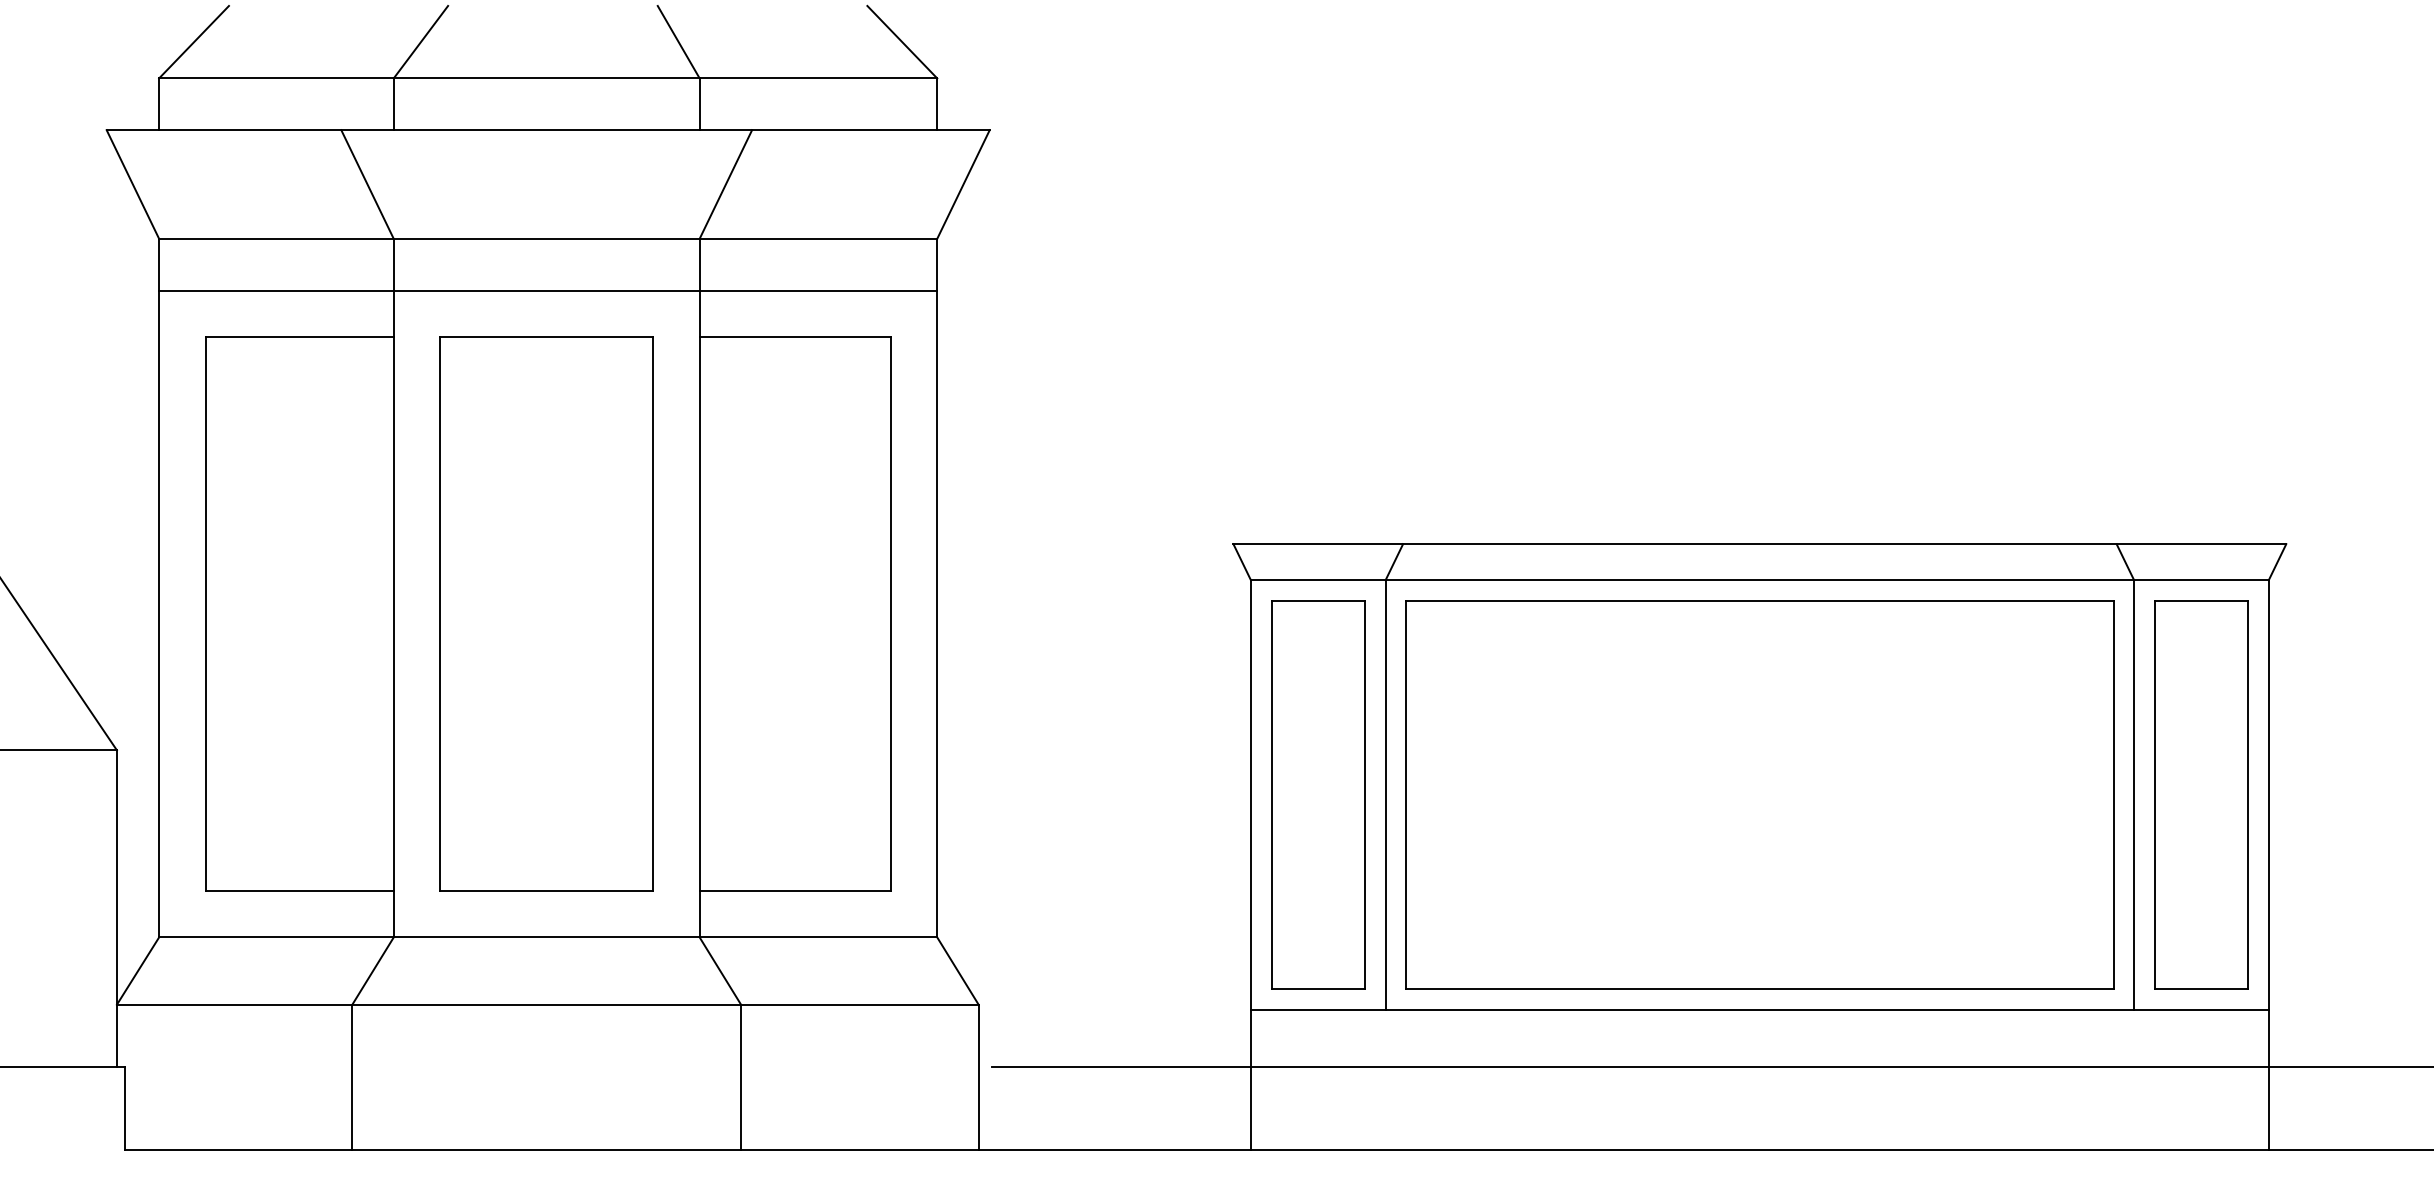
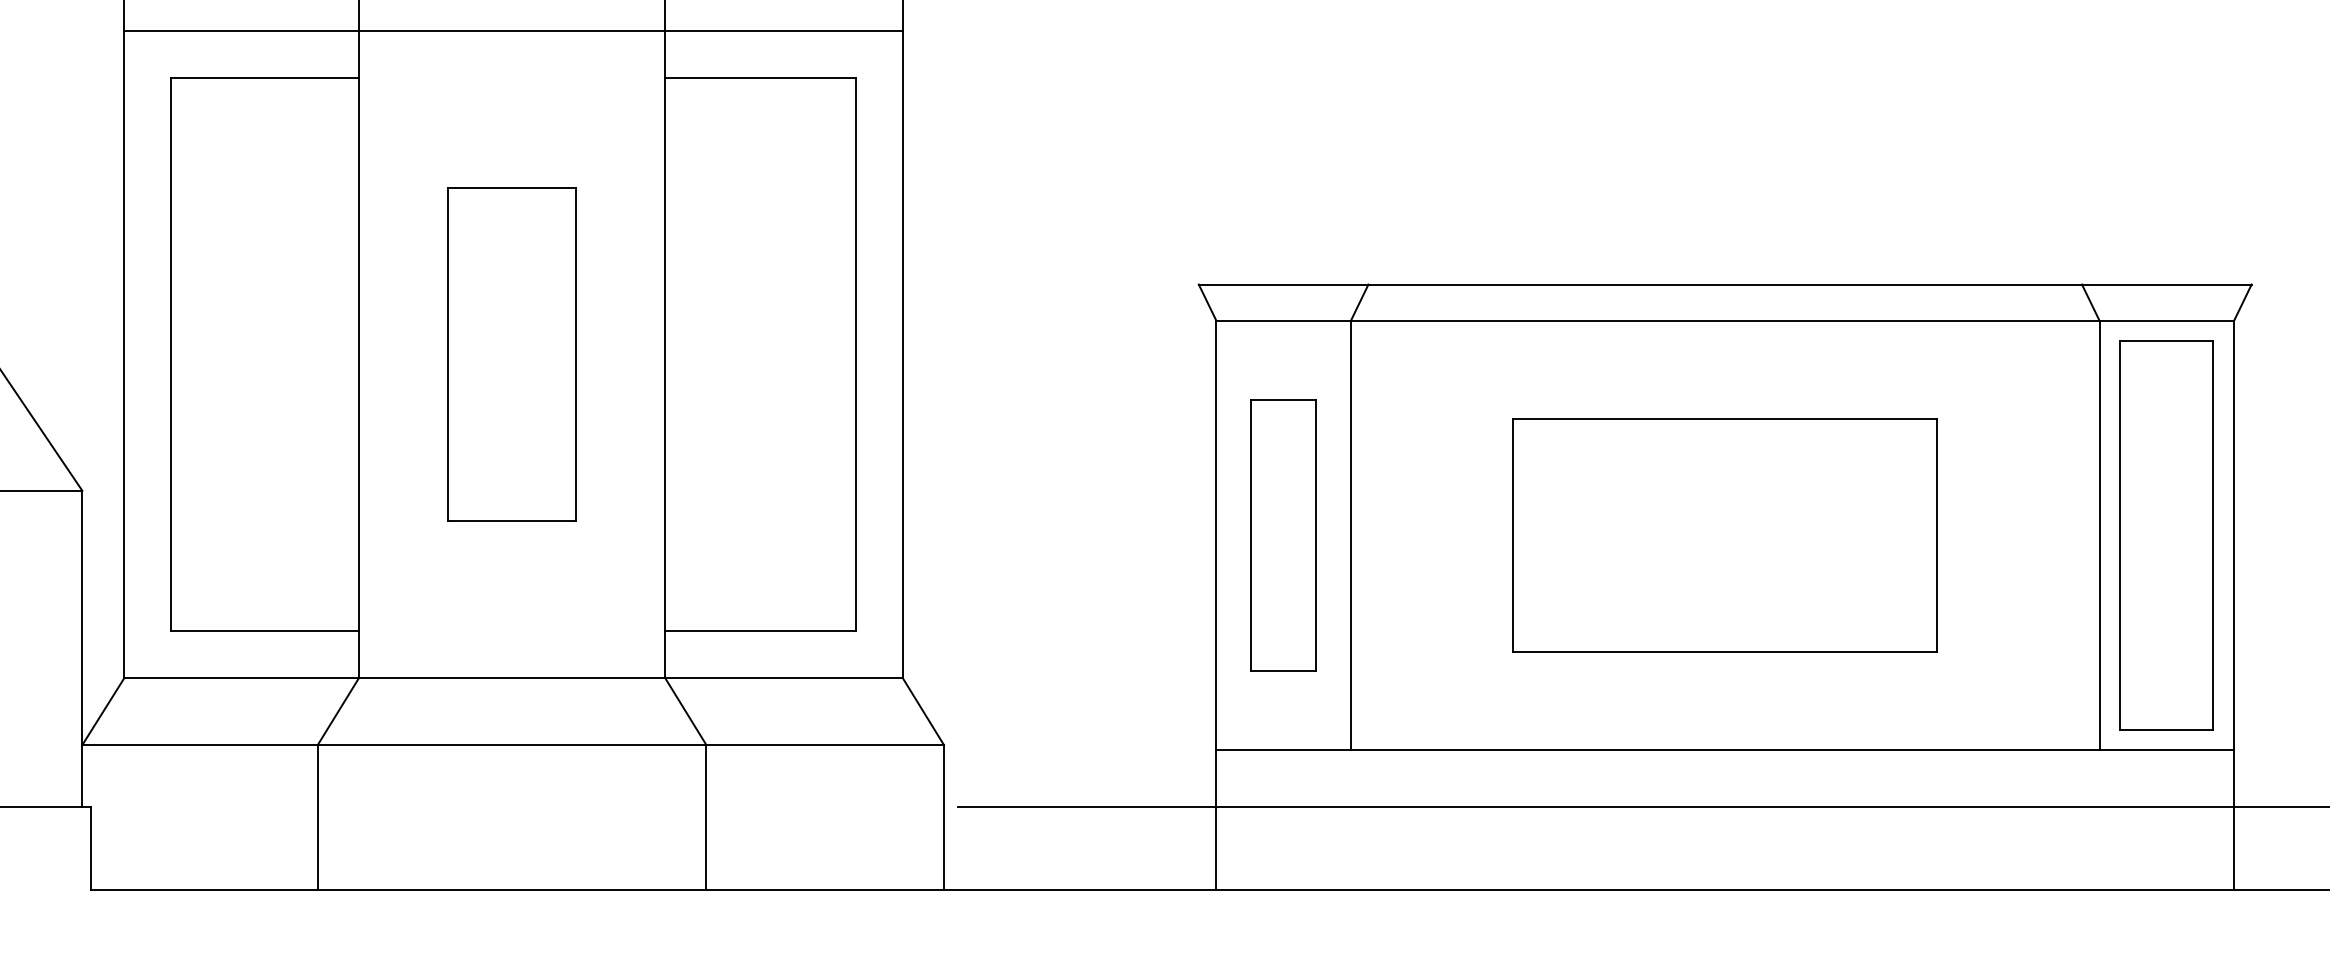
part: (546, 613) -> (511, 353), size x0.6
part: (1318, 794) -> (1283, 534), size x0.7
part: (1759, 794) -> (1724, 534), size x0.6

